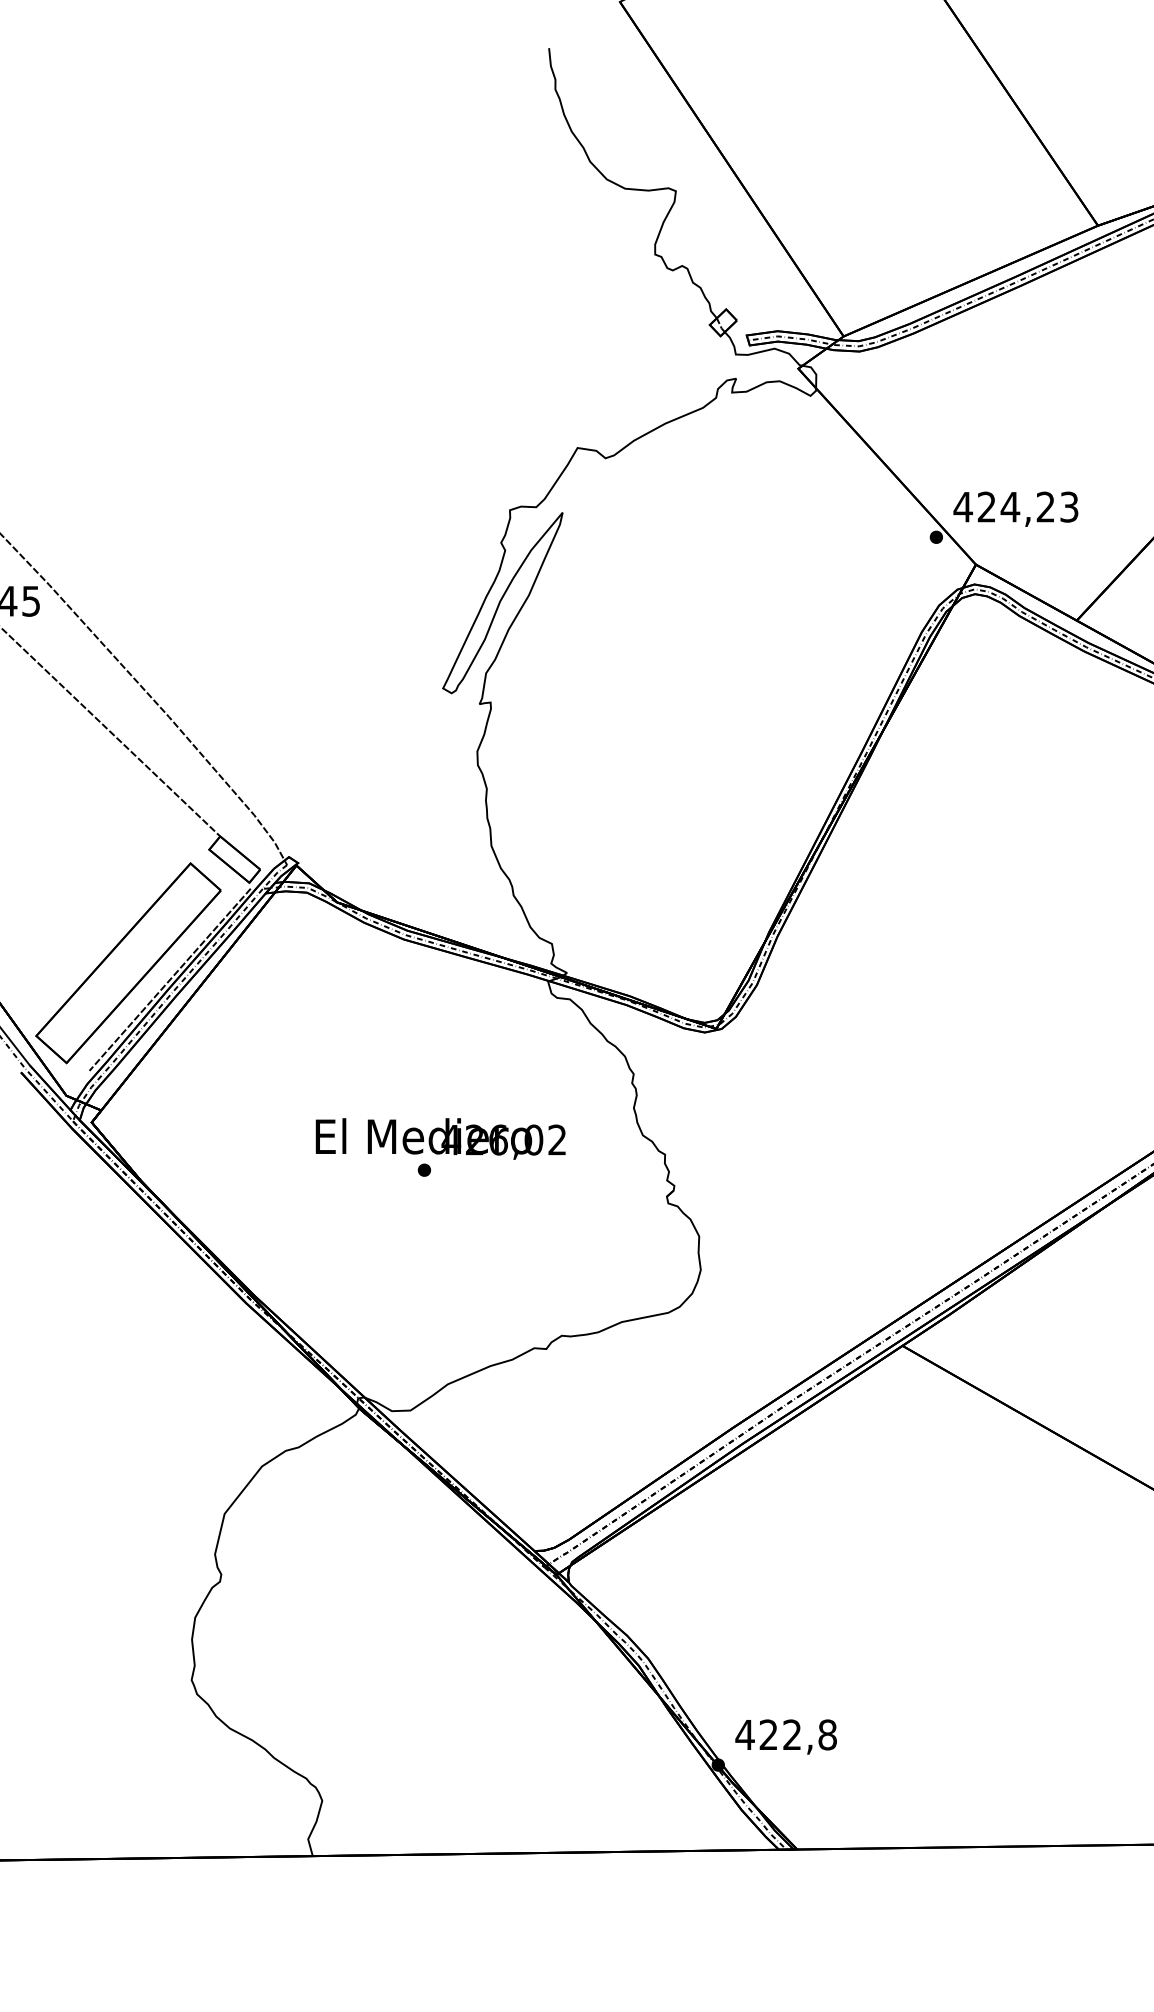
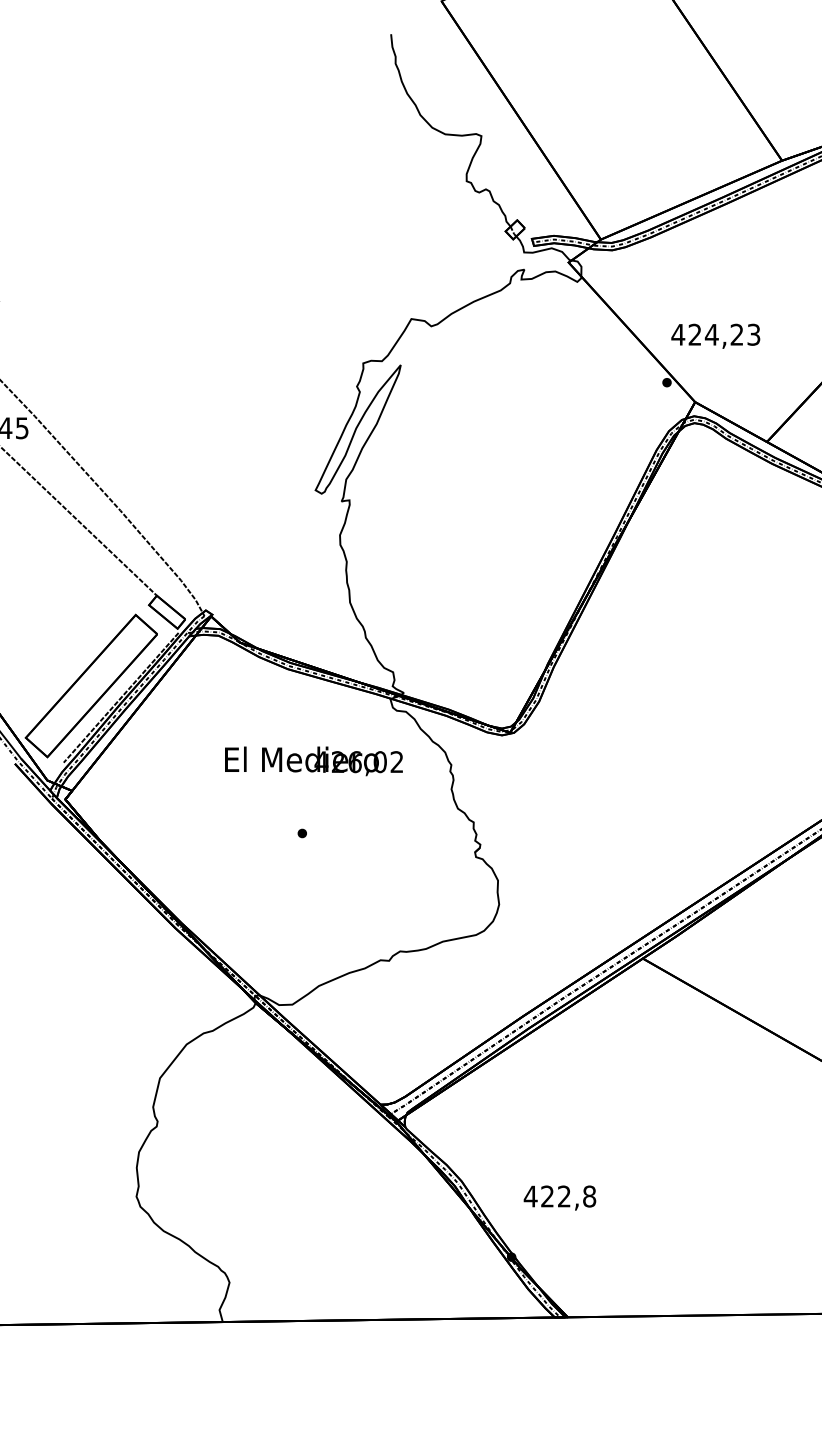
text: (1015, 508) -> (715, 335), moved
text: (440, 1138) -> (313, 761), moved
text: (785, 1736) -> (559, 1197), moved

